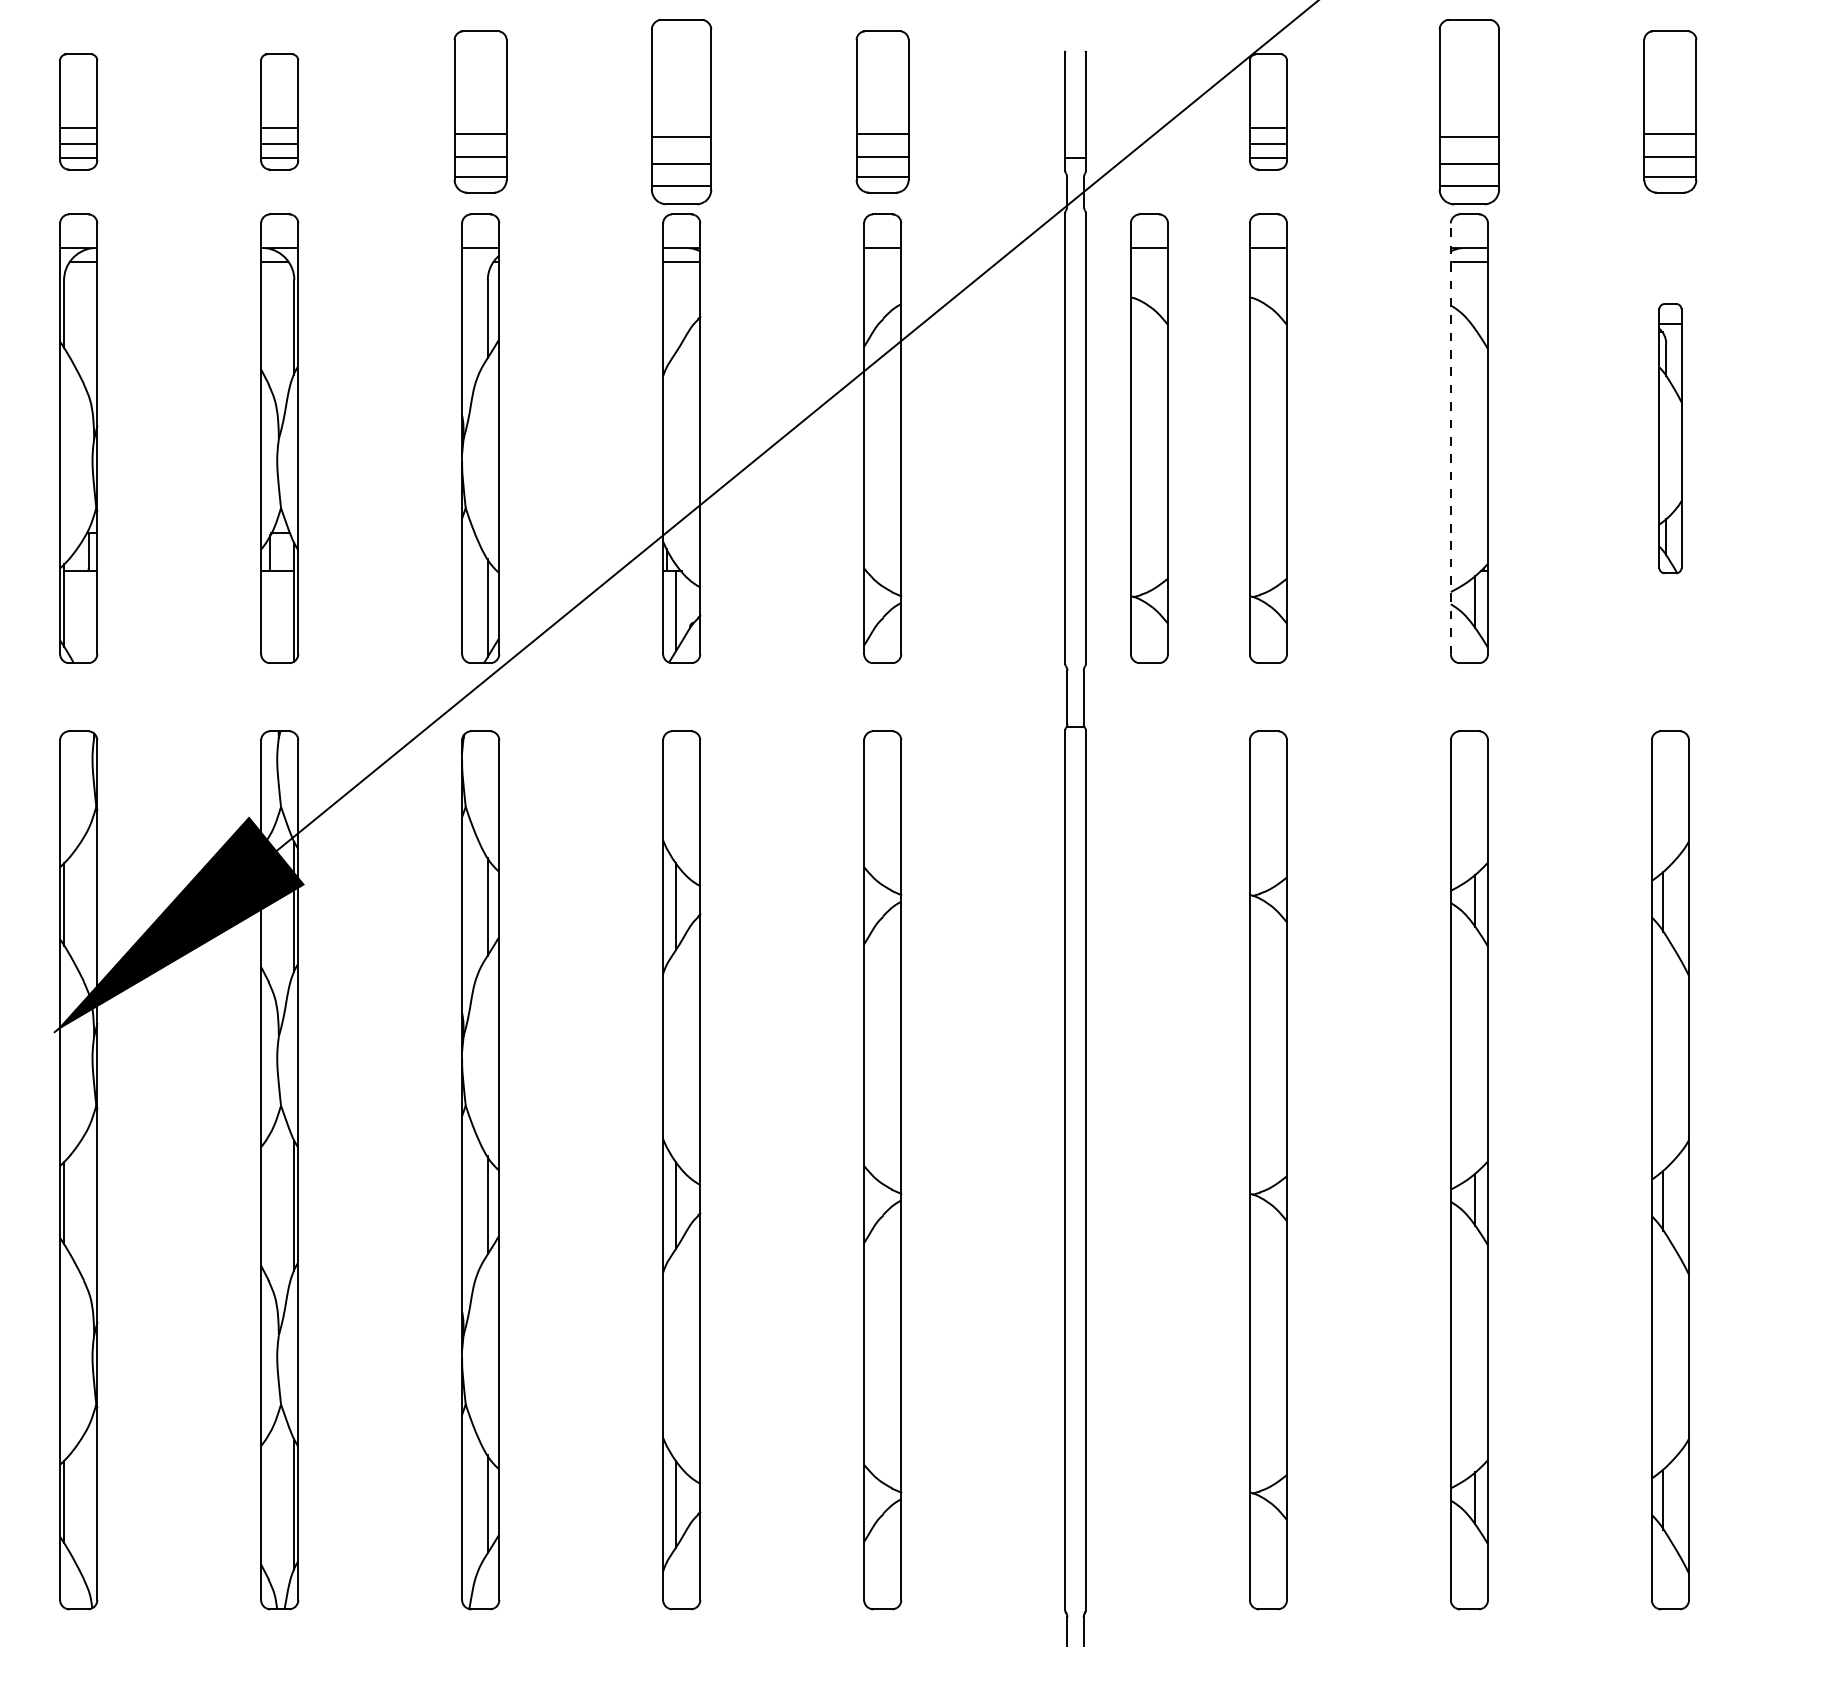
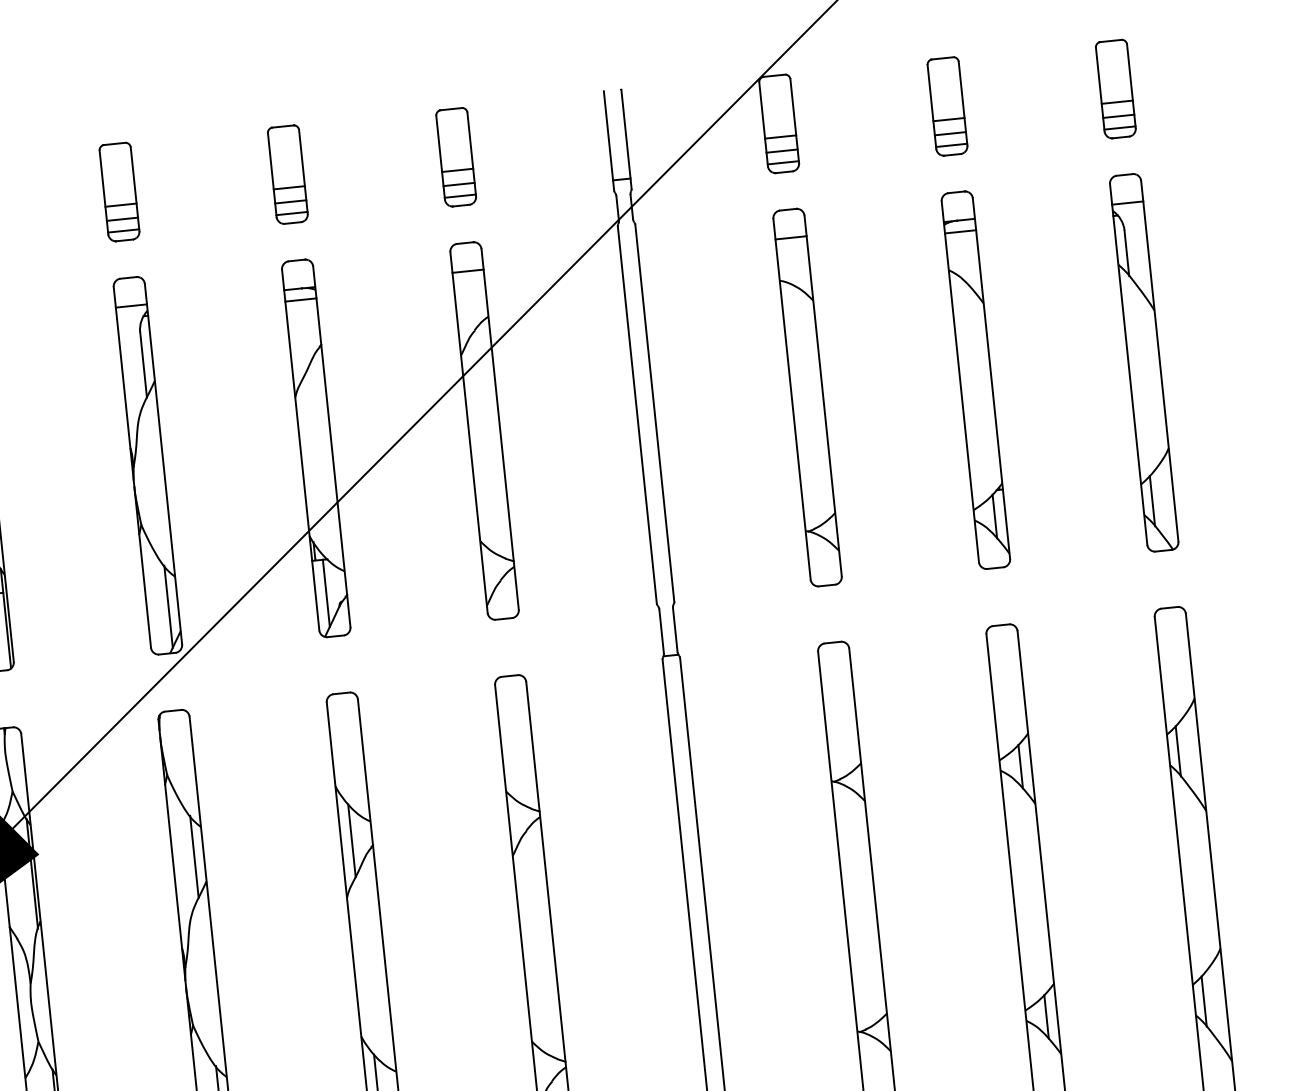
part: (480, 111) -> (119, 191), size x0.71
part: (681, 111) -> (287, 174), size x0.62
part: (882, 111) -> (456, 156), size x0.71
part: (1469, 111) -> (947, 106), size x0.62
part: (1670, 111) -> (1115, 88), size x0.71
part: (1149, 438) -> (707, 407), removed
line: (1450, 438) -> (960, 381), dashed -> solid
part: (1670, 438) -> (1144, 362), size x1.67

